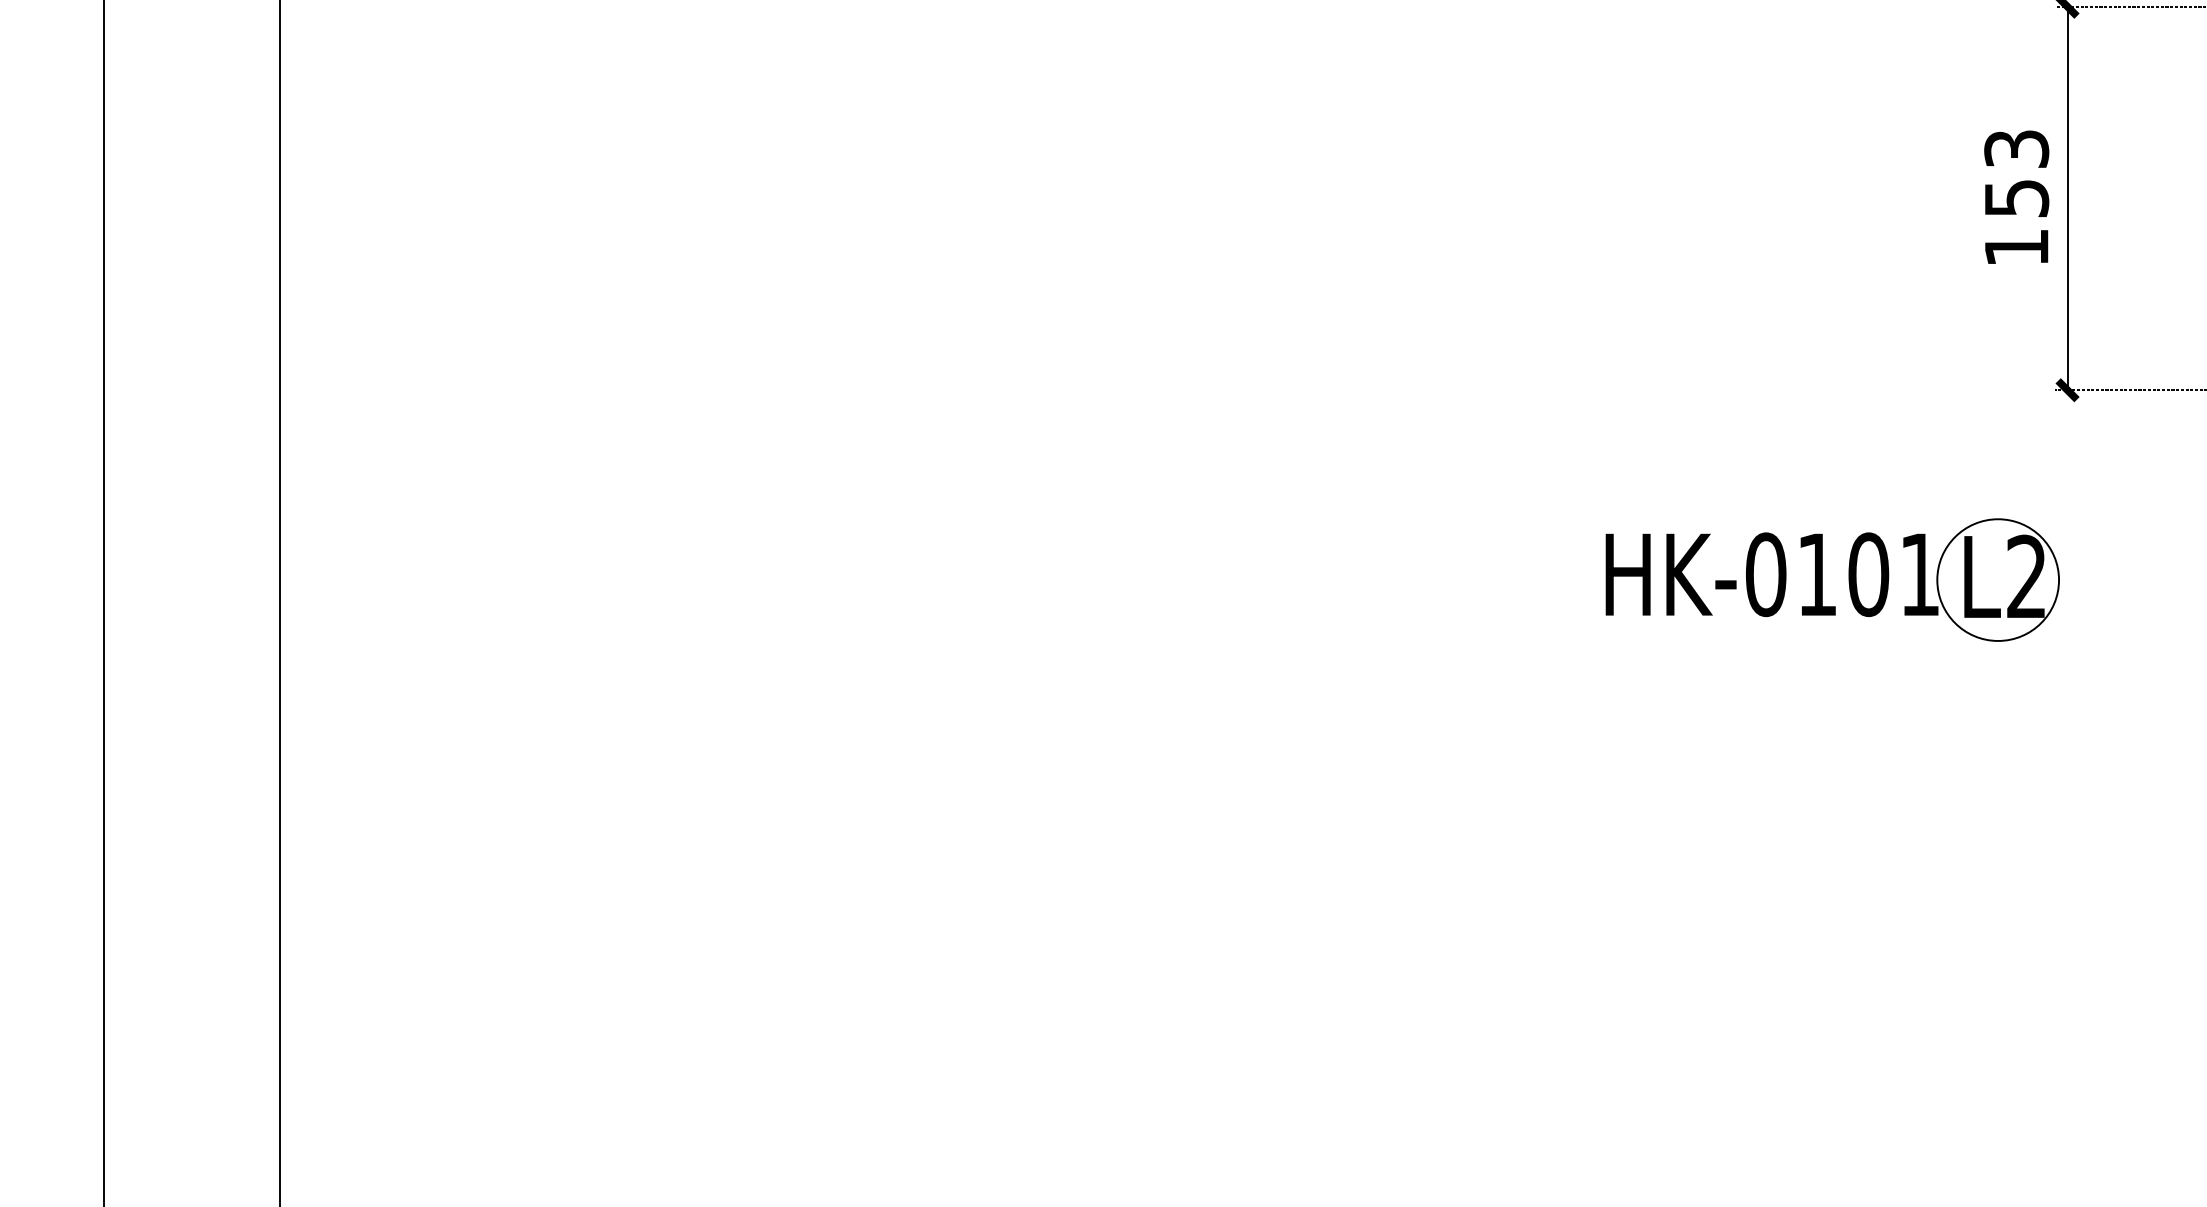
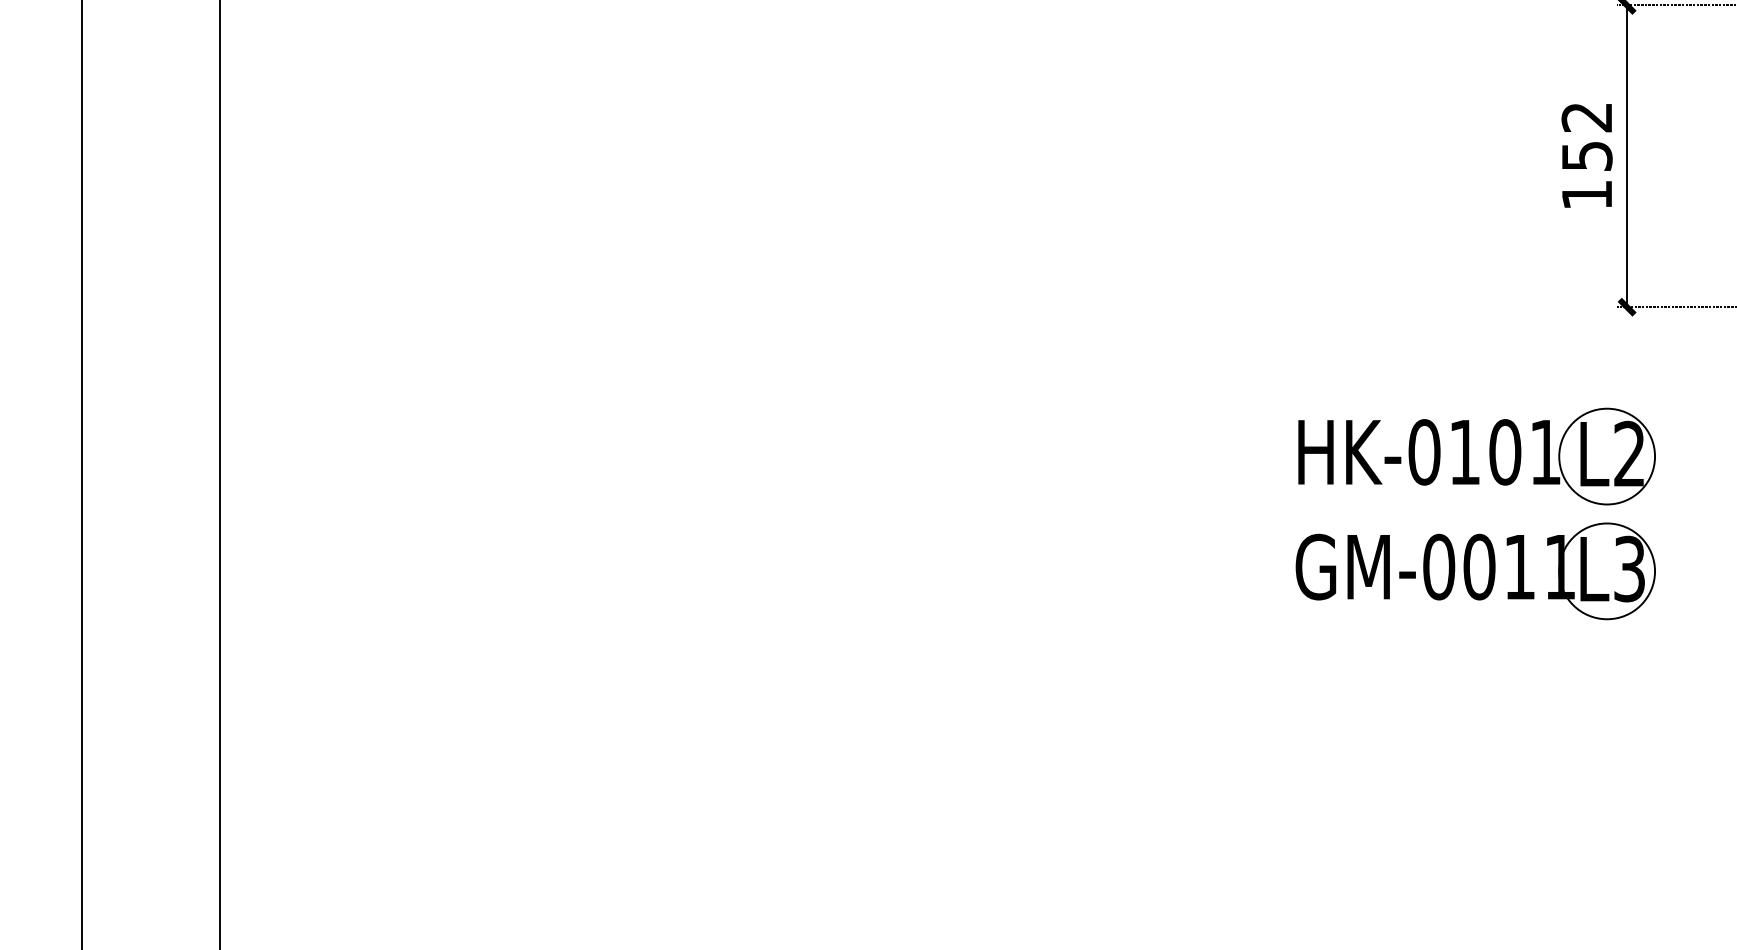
text: (2016, 148) -> (1586, 116), 153 -> 152
part: (1822, 579) -> (1468, 456), moved
part: (1874, 725) -> (1475, 571), added

